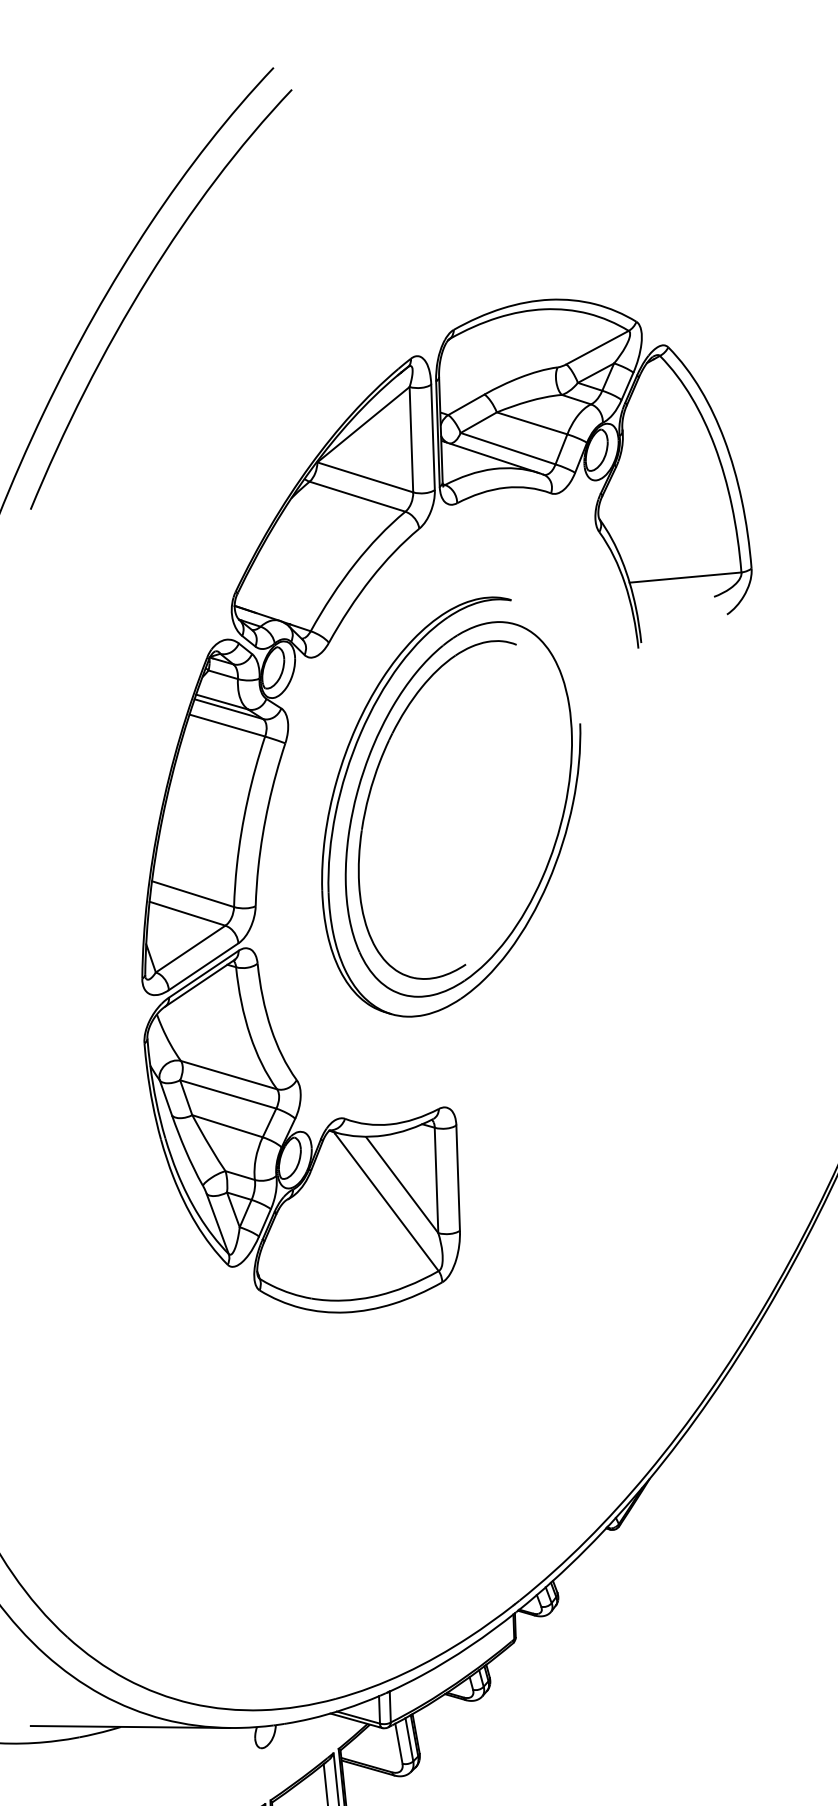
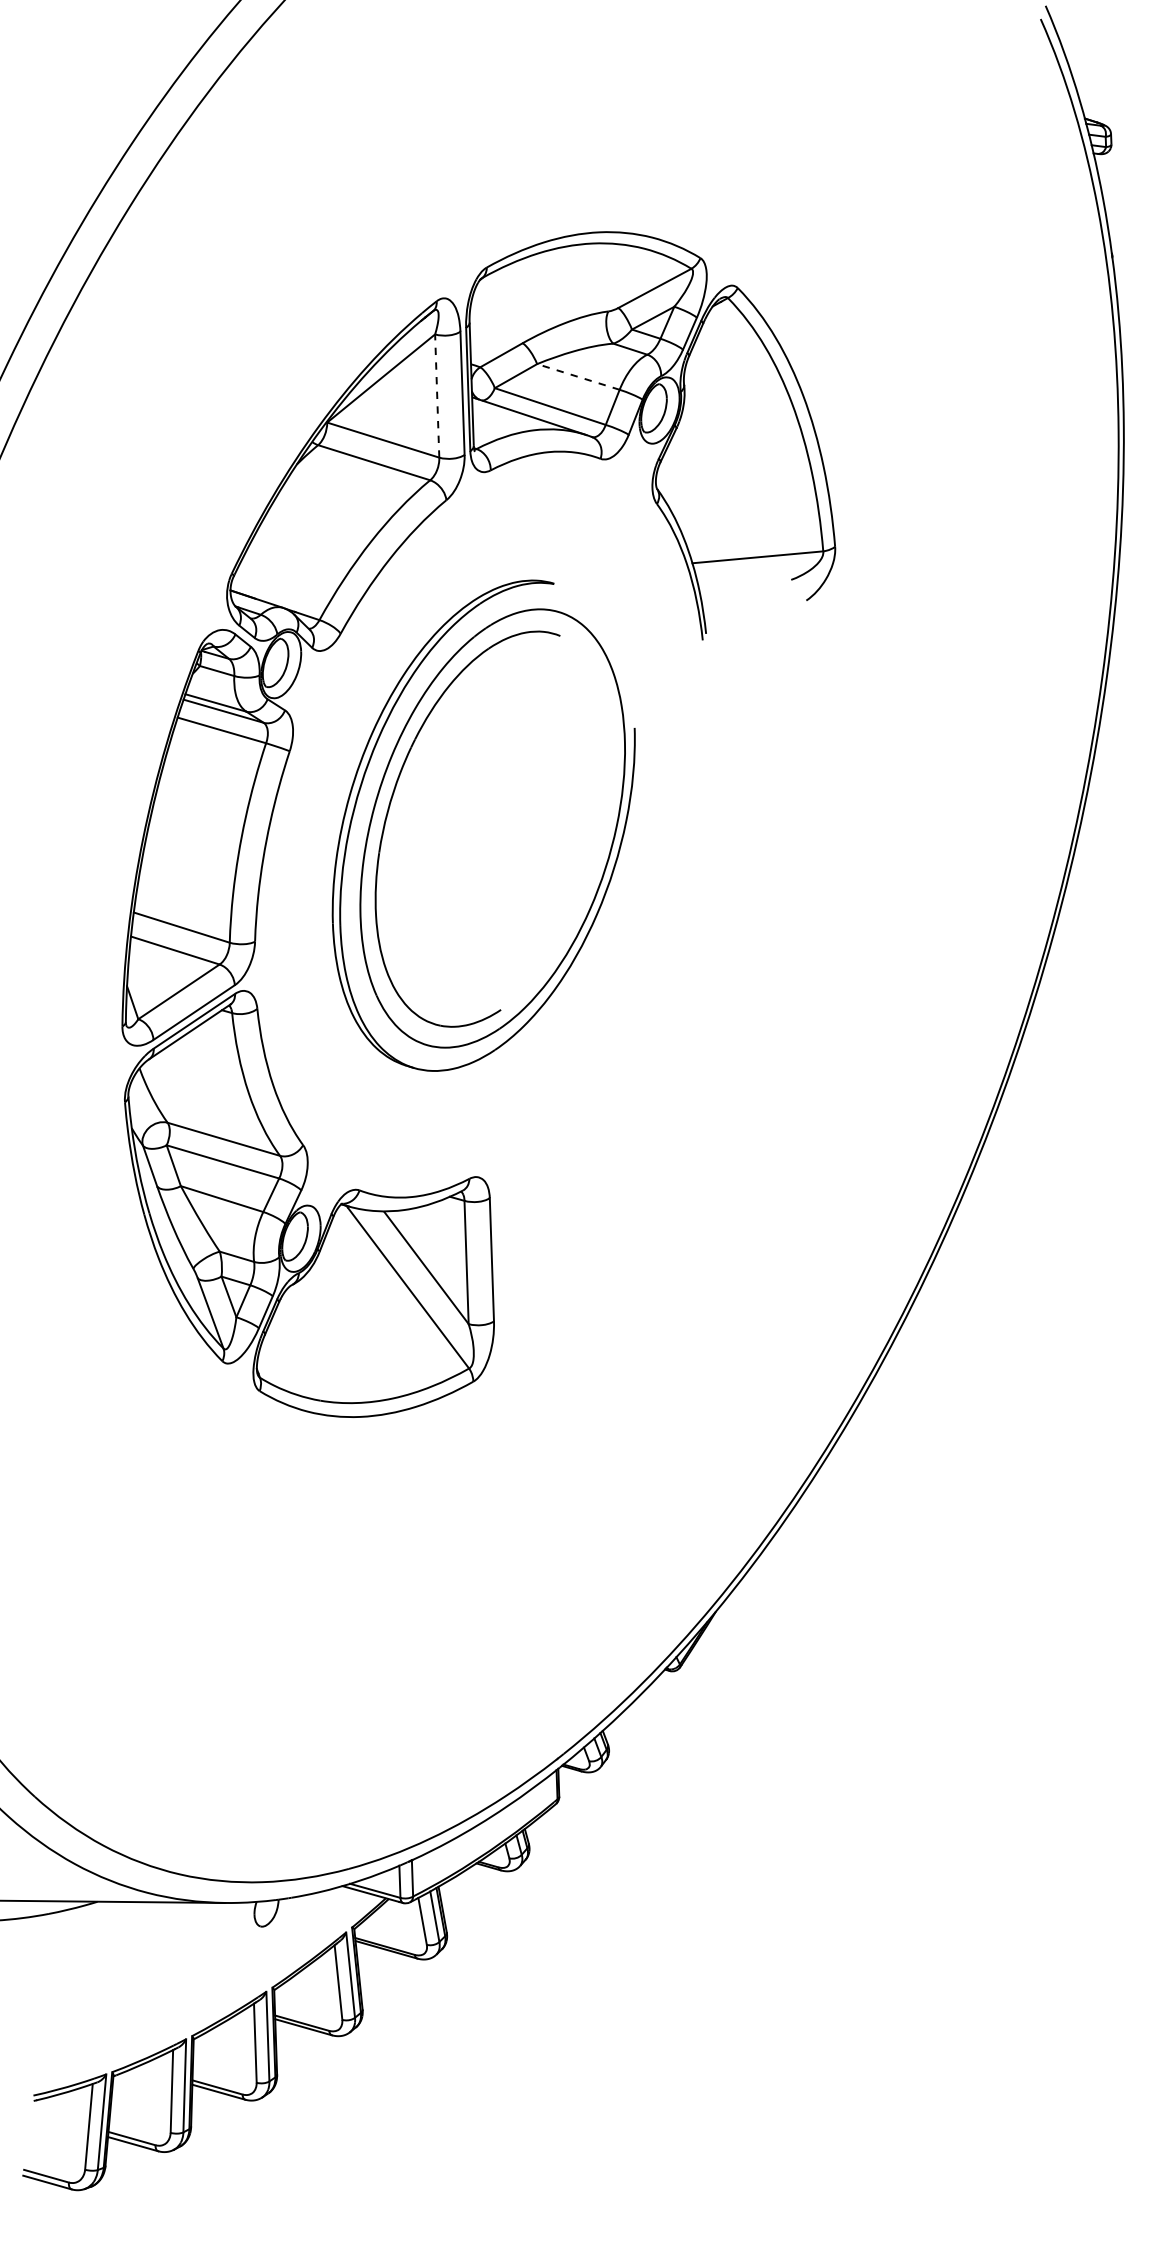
line: (531, 422) -> (577, 376), solid -> dashed
line: (411, 440) -> (437, 396), solid -> dashed

